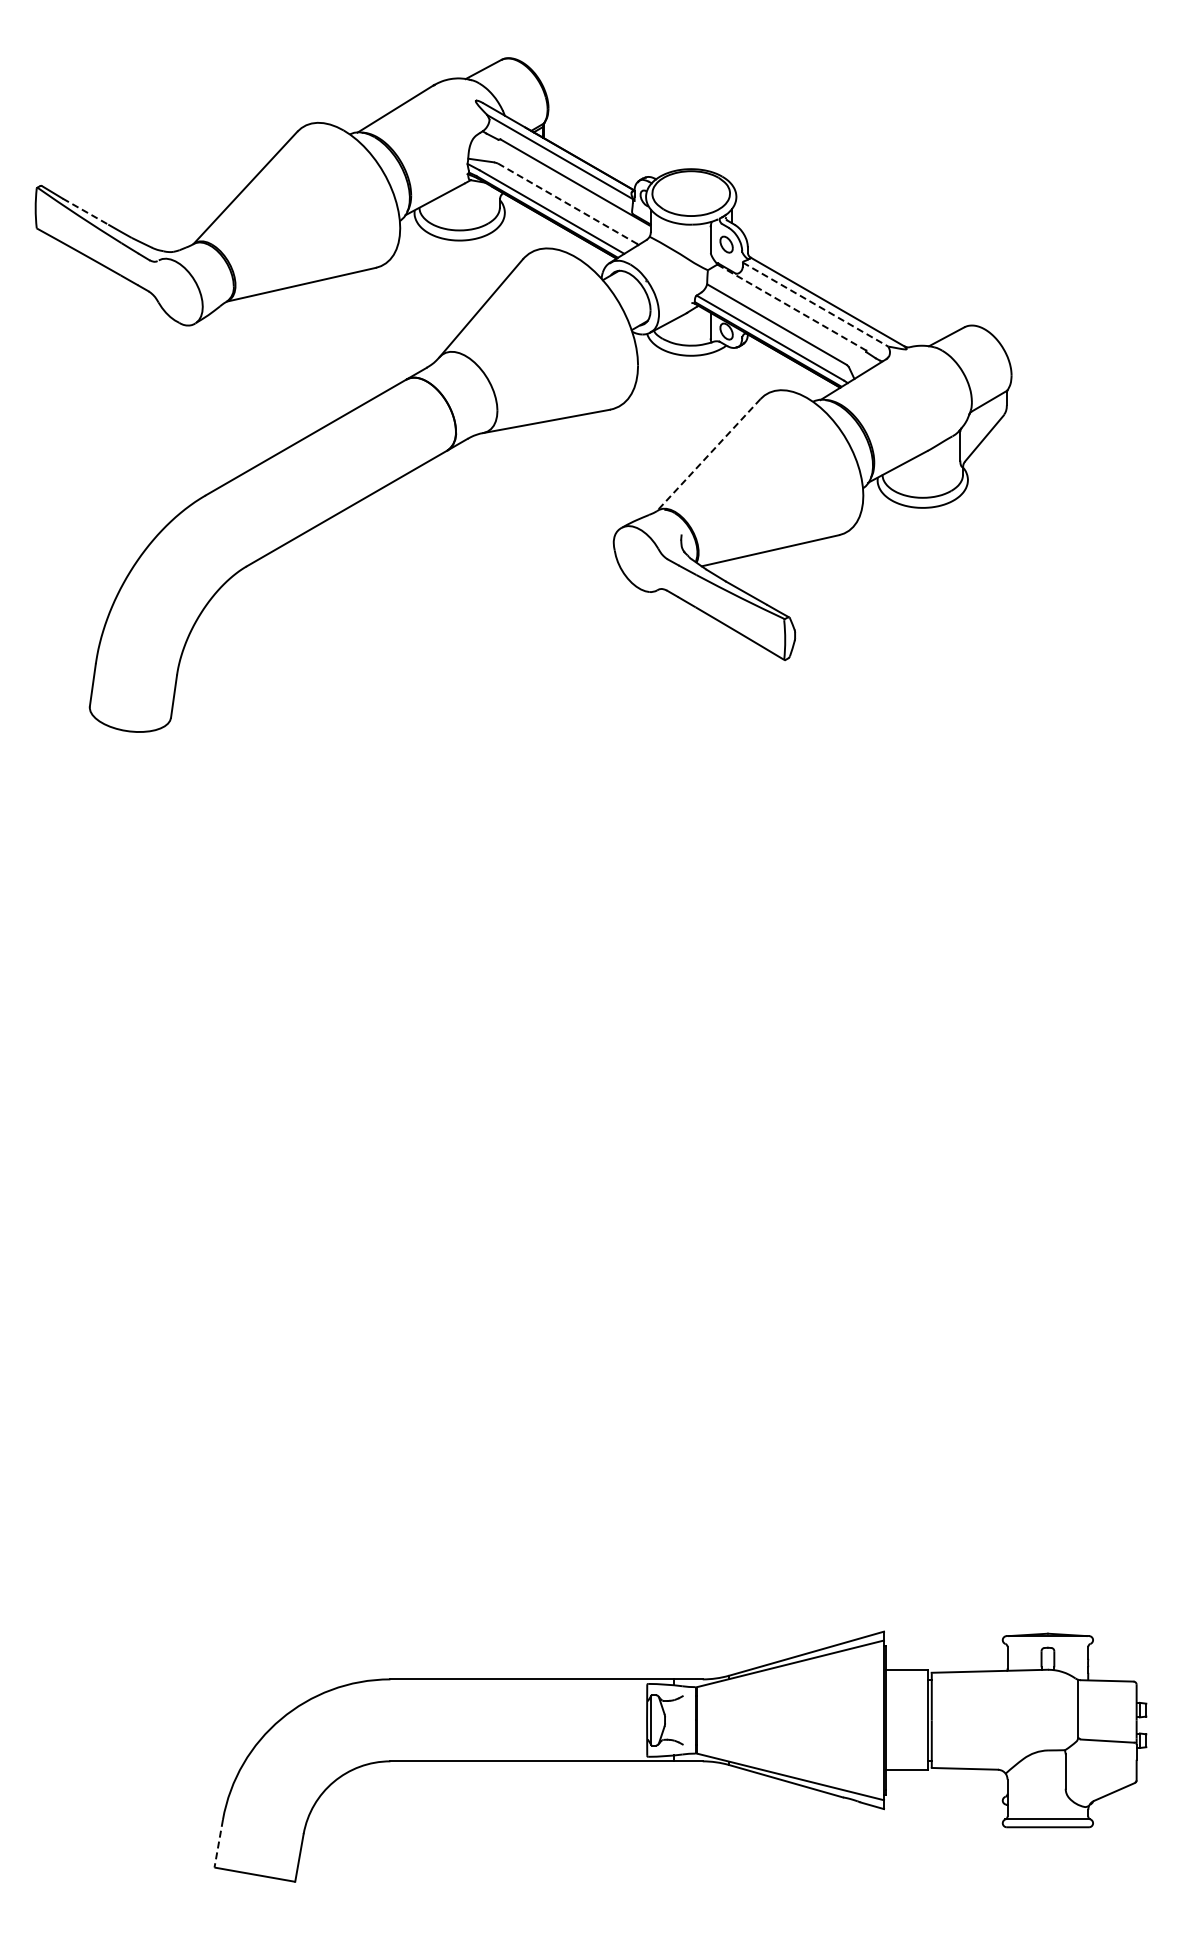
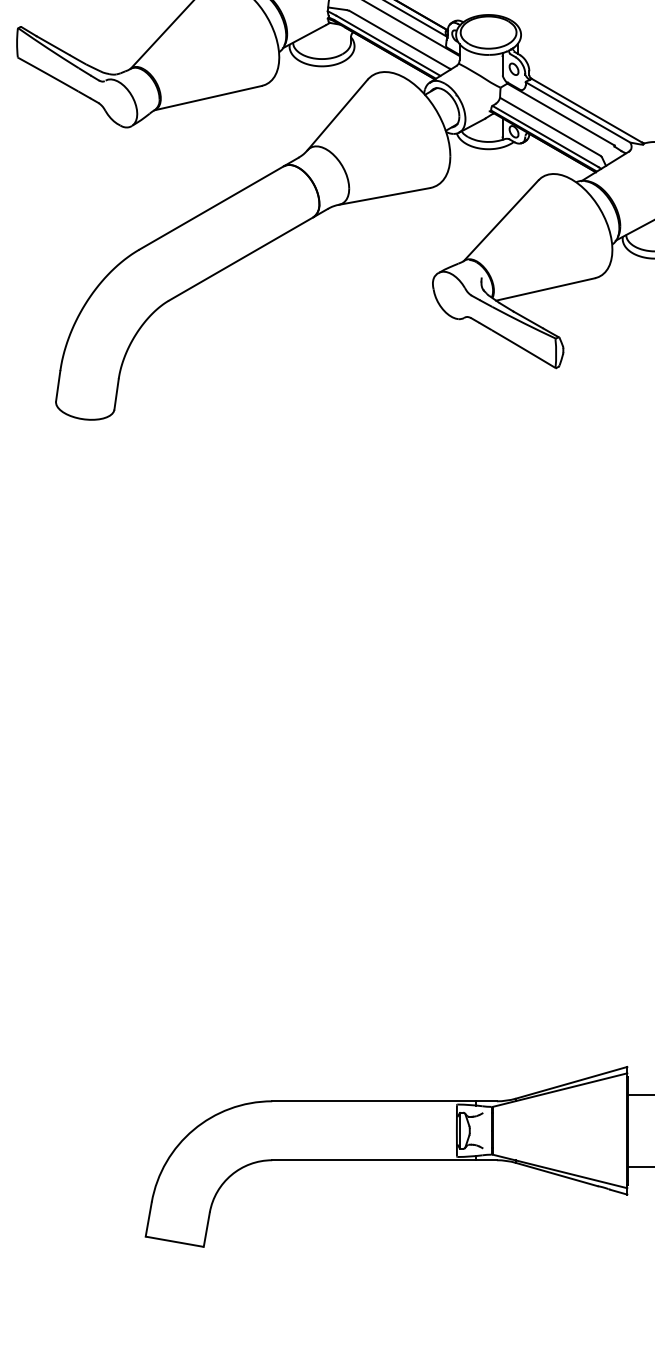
line: (567, 203) -> (399, 39), dashed -> solid
line: (85, 211) -> (52, 45), dashed -> solid
line: (815, 304) -> (578, 112), dashed -> solid
line: (791, 307) -> (560, 114), dashed -> solid
line: (708, 455) -> (501, 220), dashed -> solid
line: (218, 1844) -> (148, 1220), dashed -> solid

